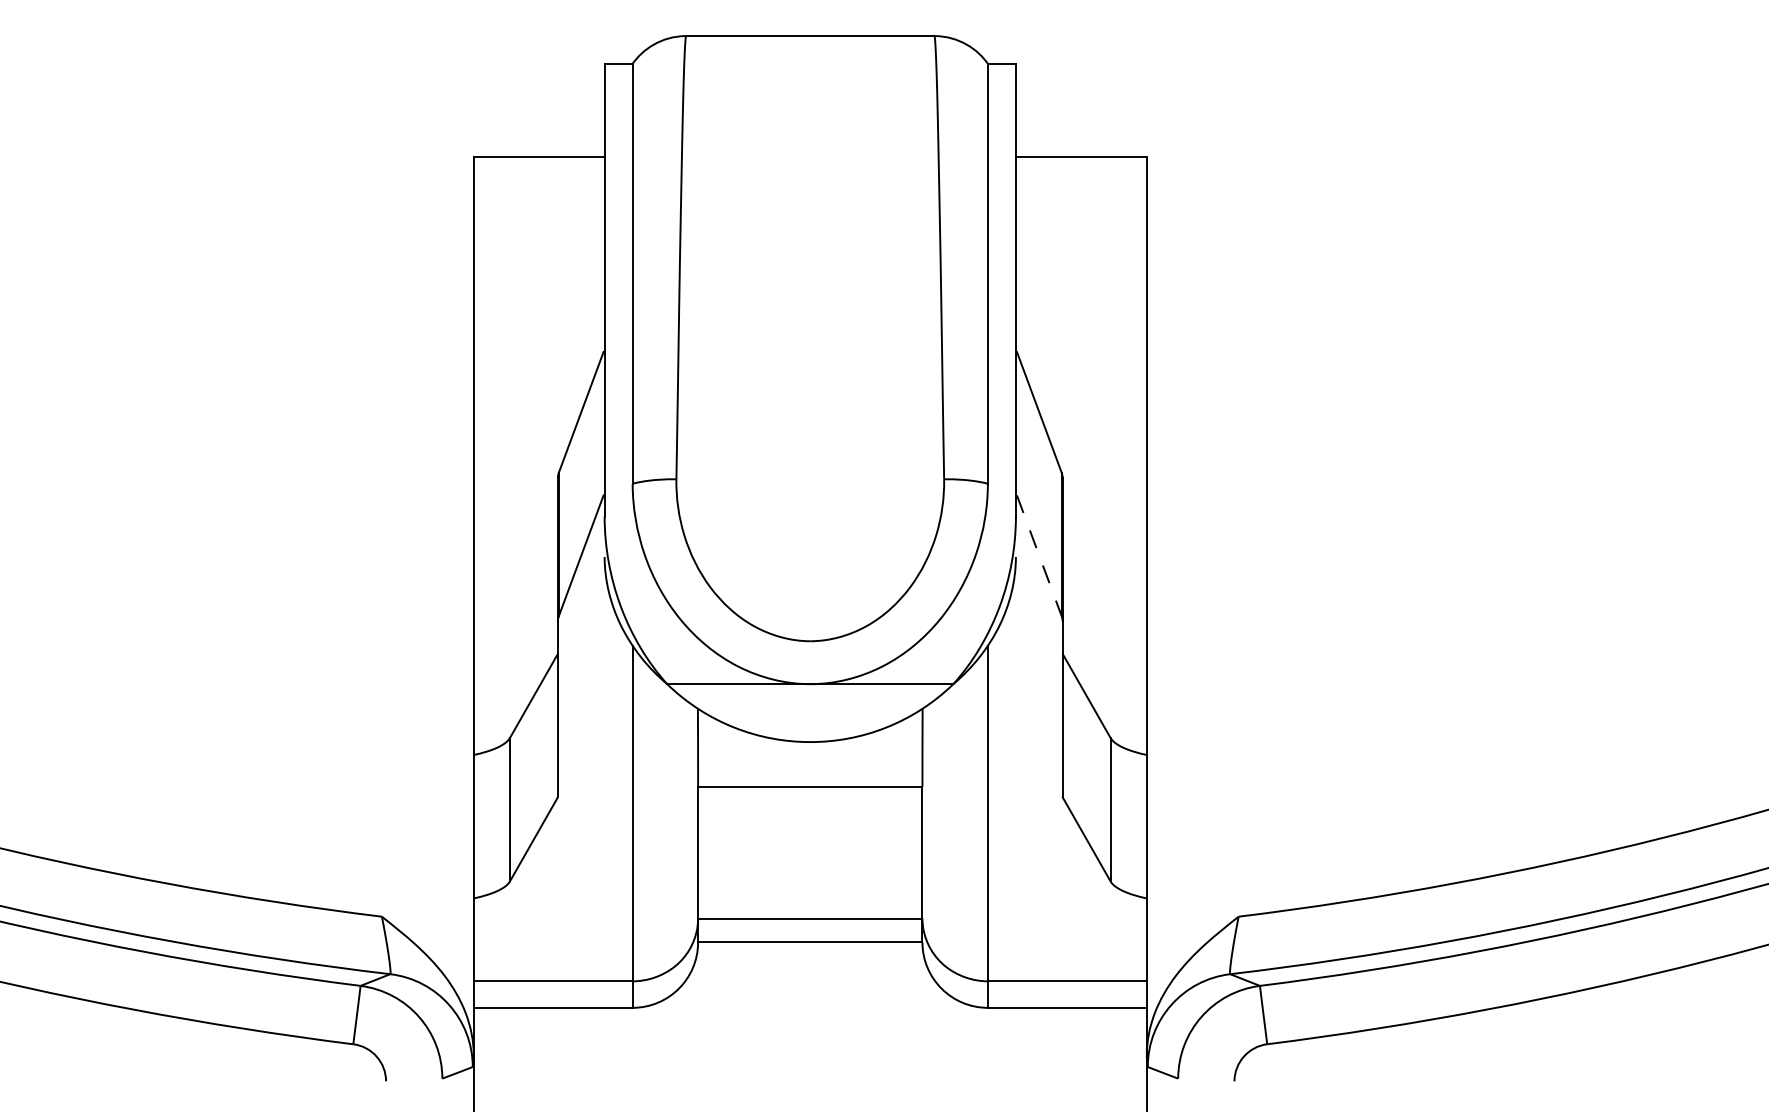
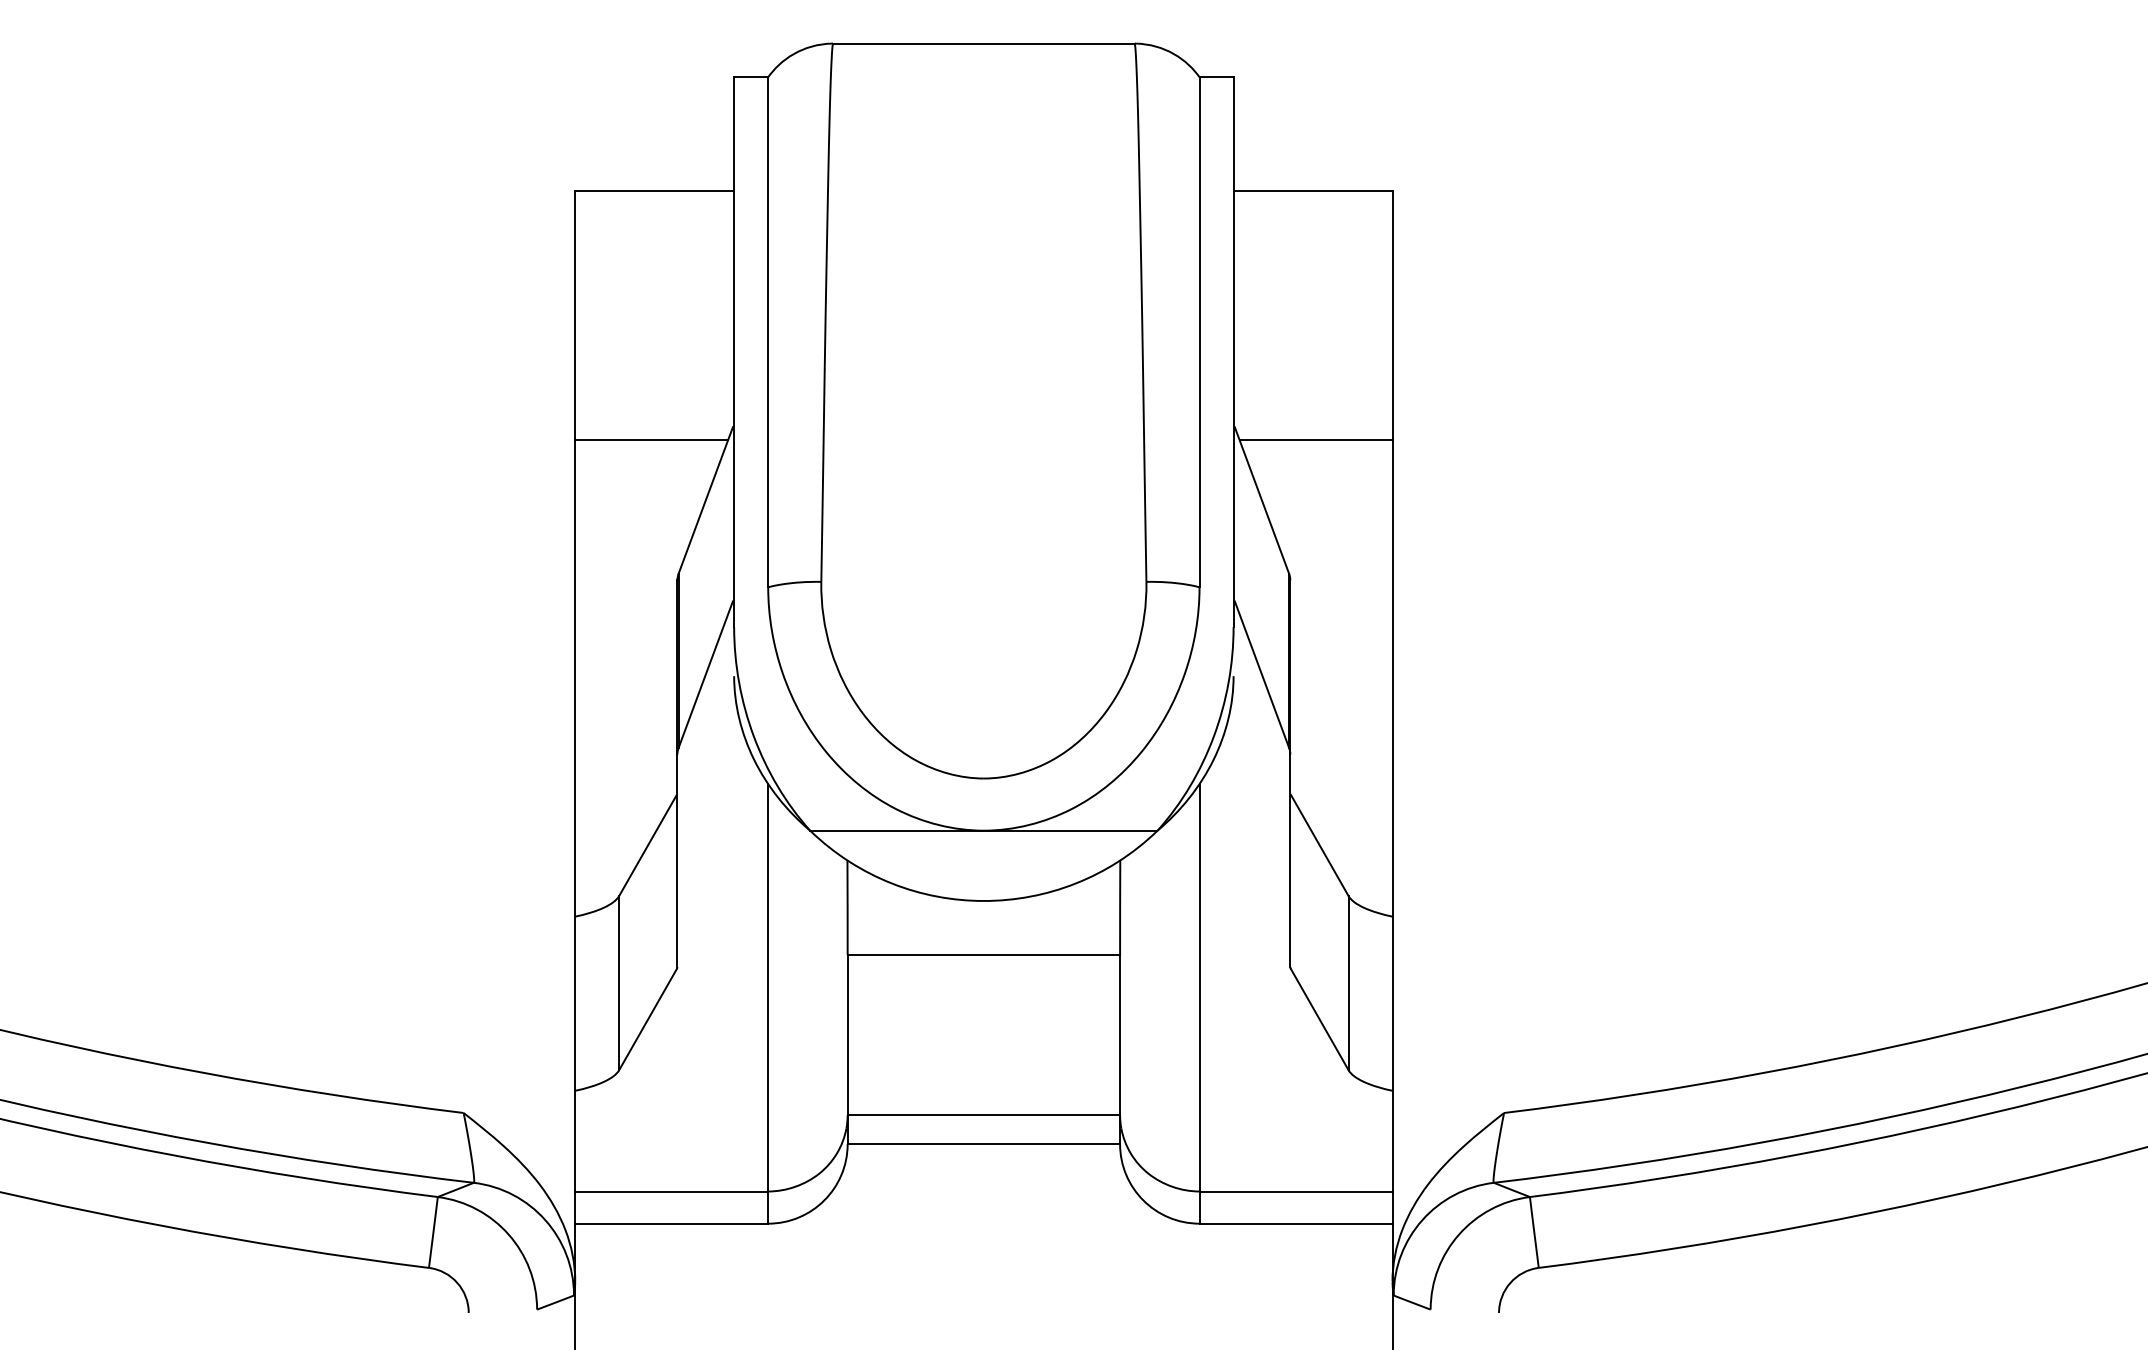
line: (536, 362) -> (651, 440), added
line: (1083, 362) -> (1315, 440), added
line: (1039, 556) -> (1262, 675), dashed -> solid

